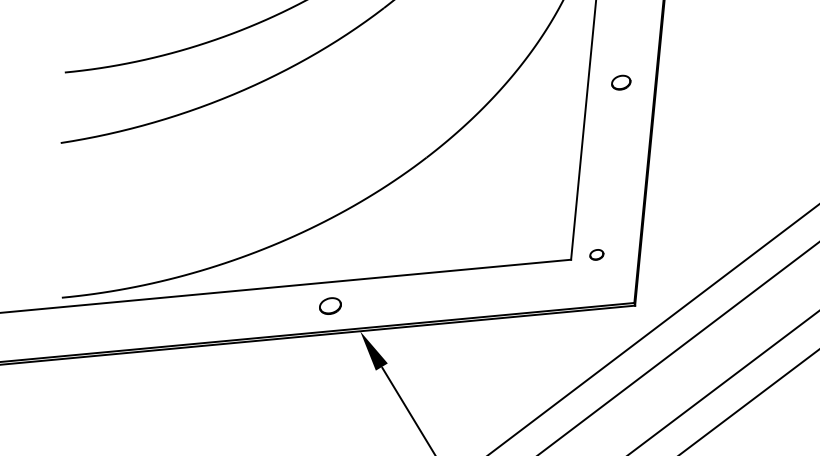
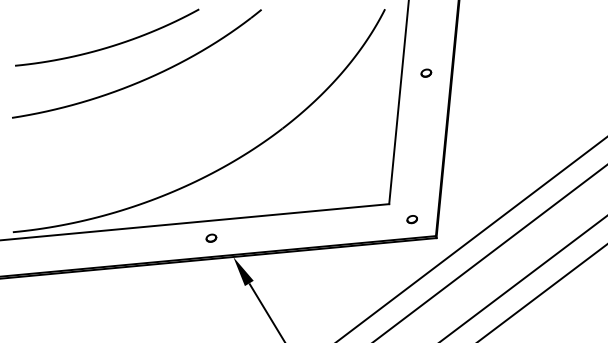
part: (621, 81) -> (426, 72), size x0.71
part: (595, 254) -> (411, 219), moved
part: (330, 304) -> (211, 237), size x0.62

